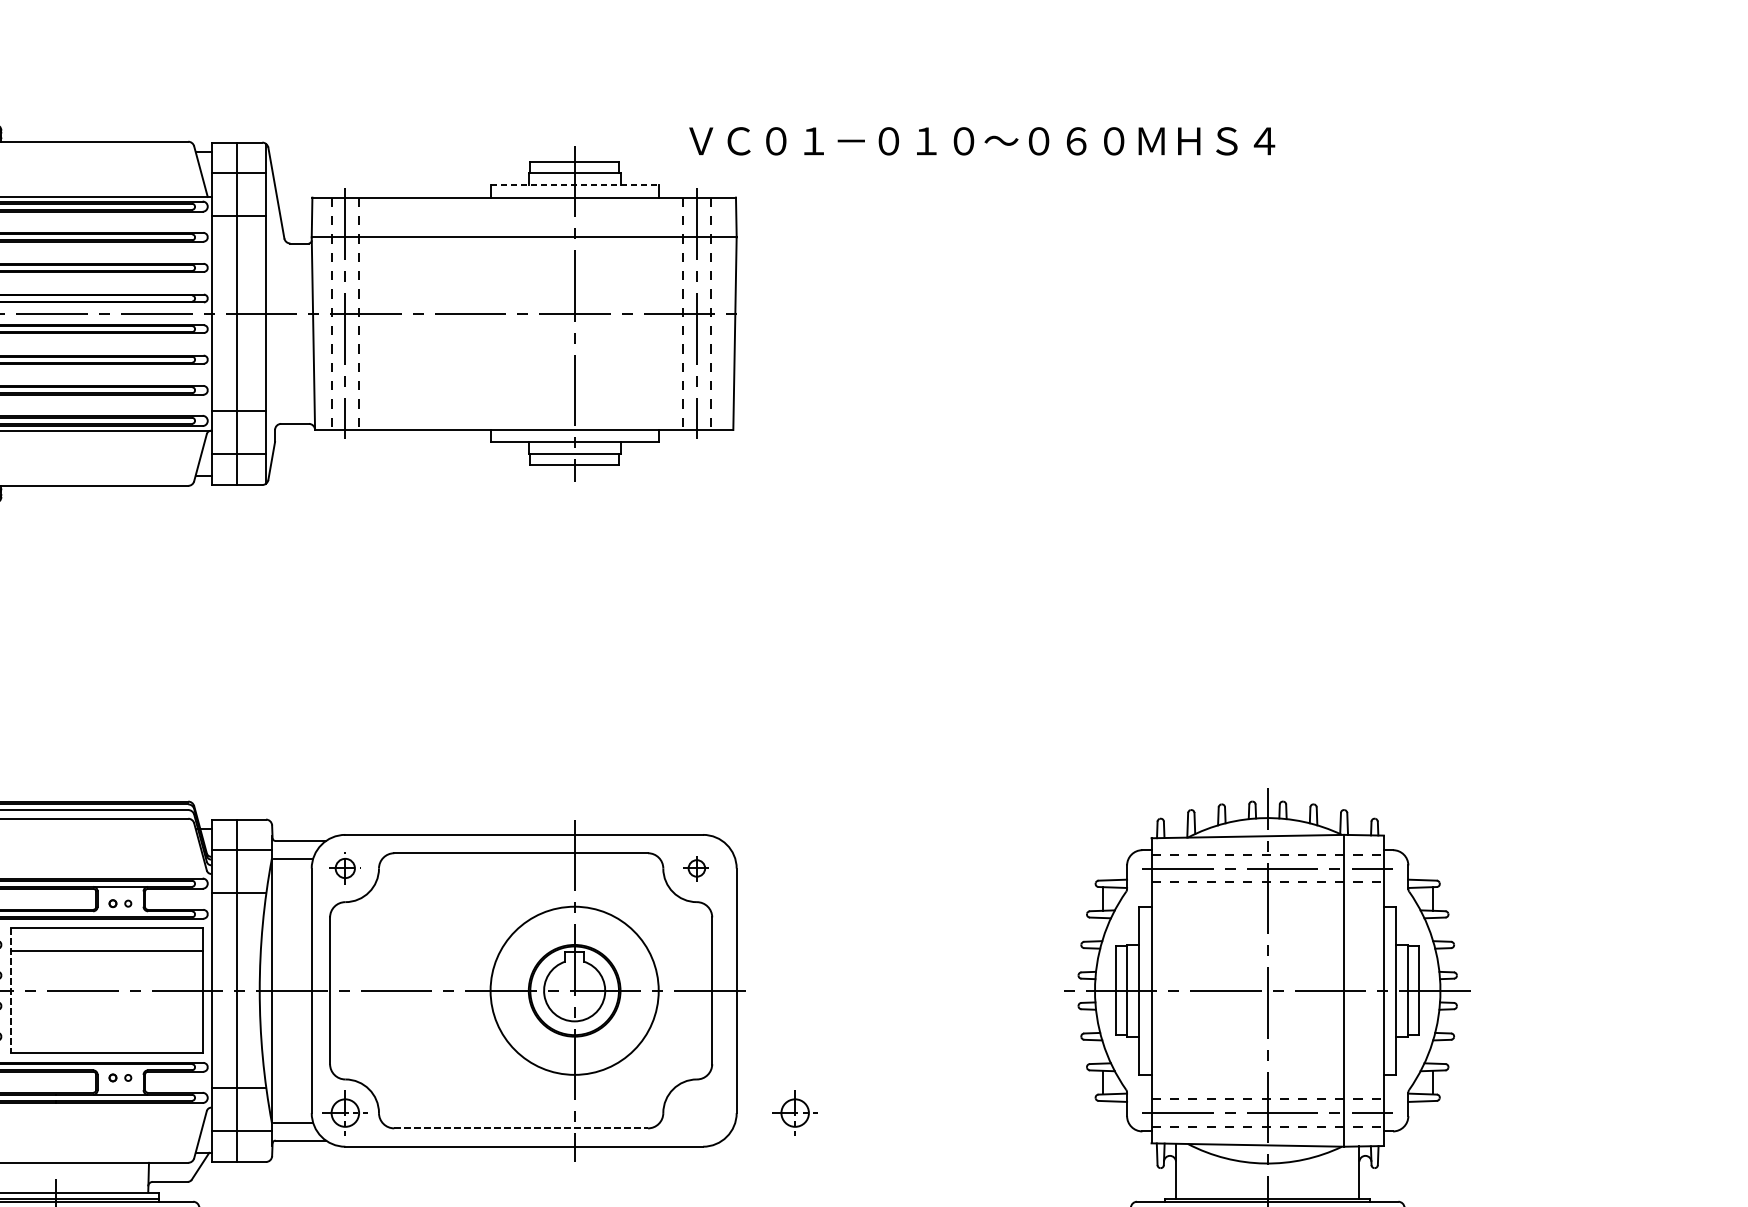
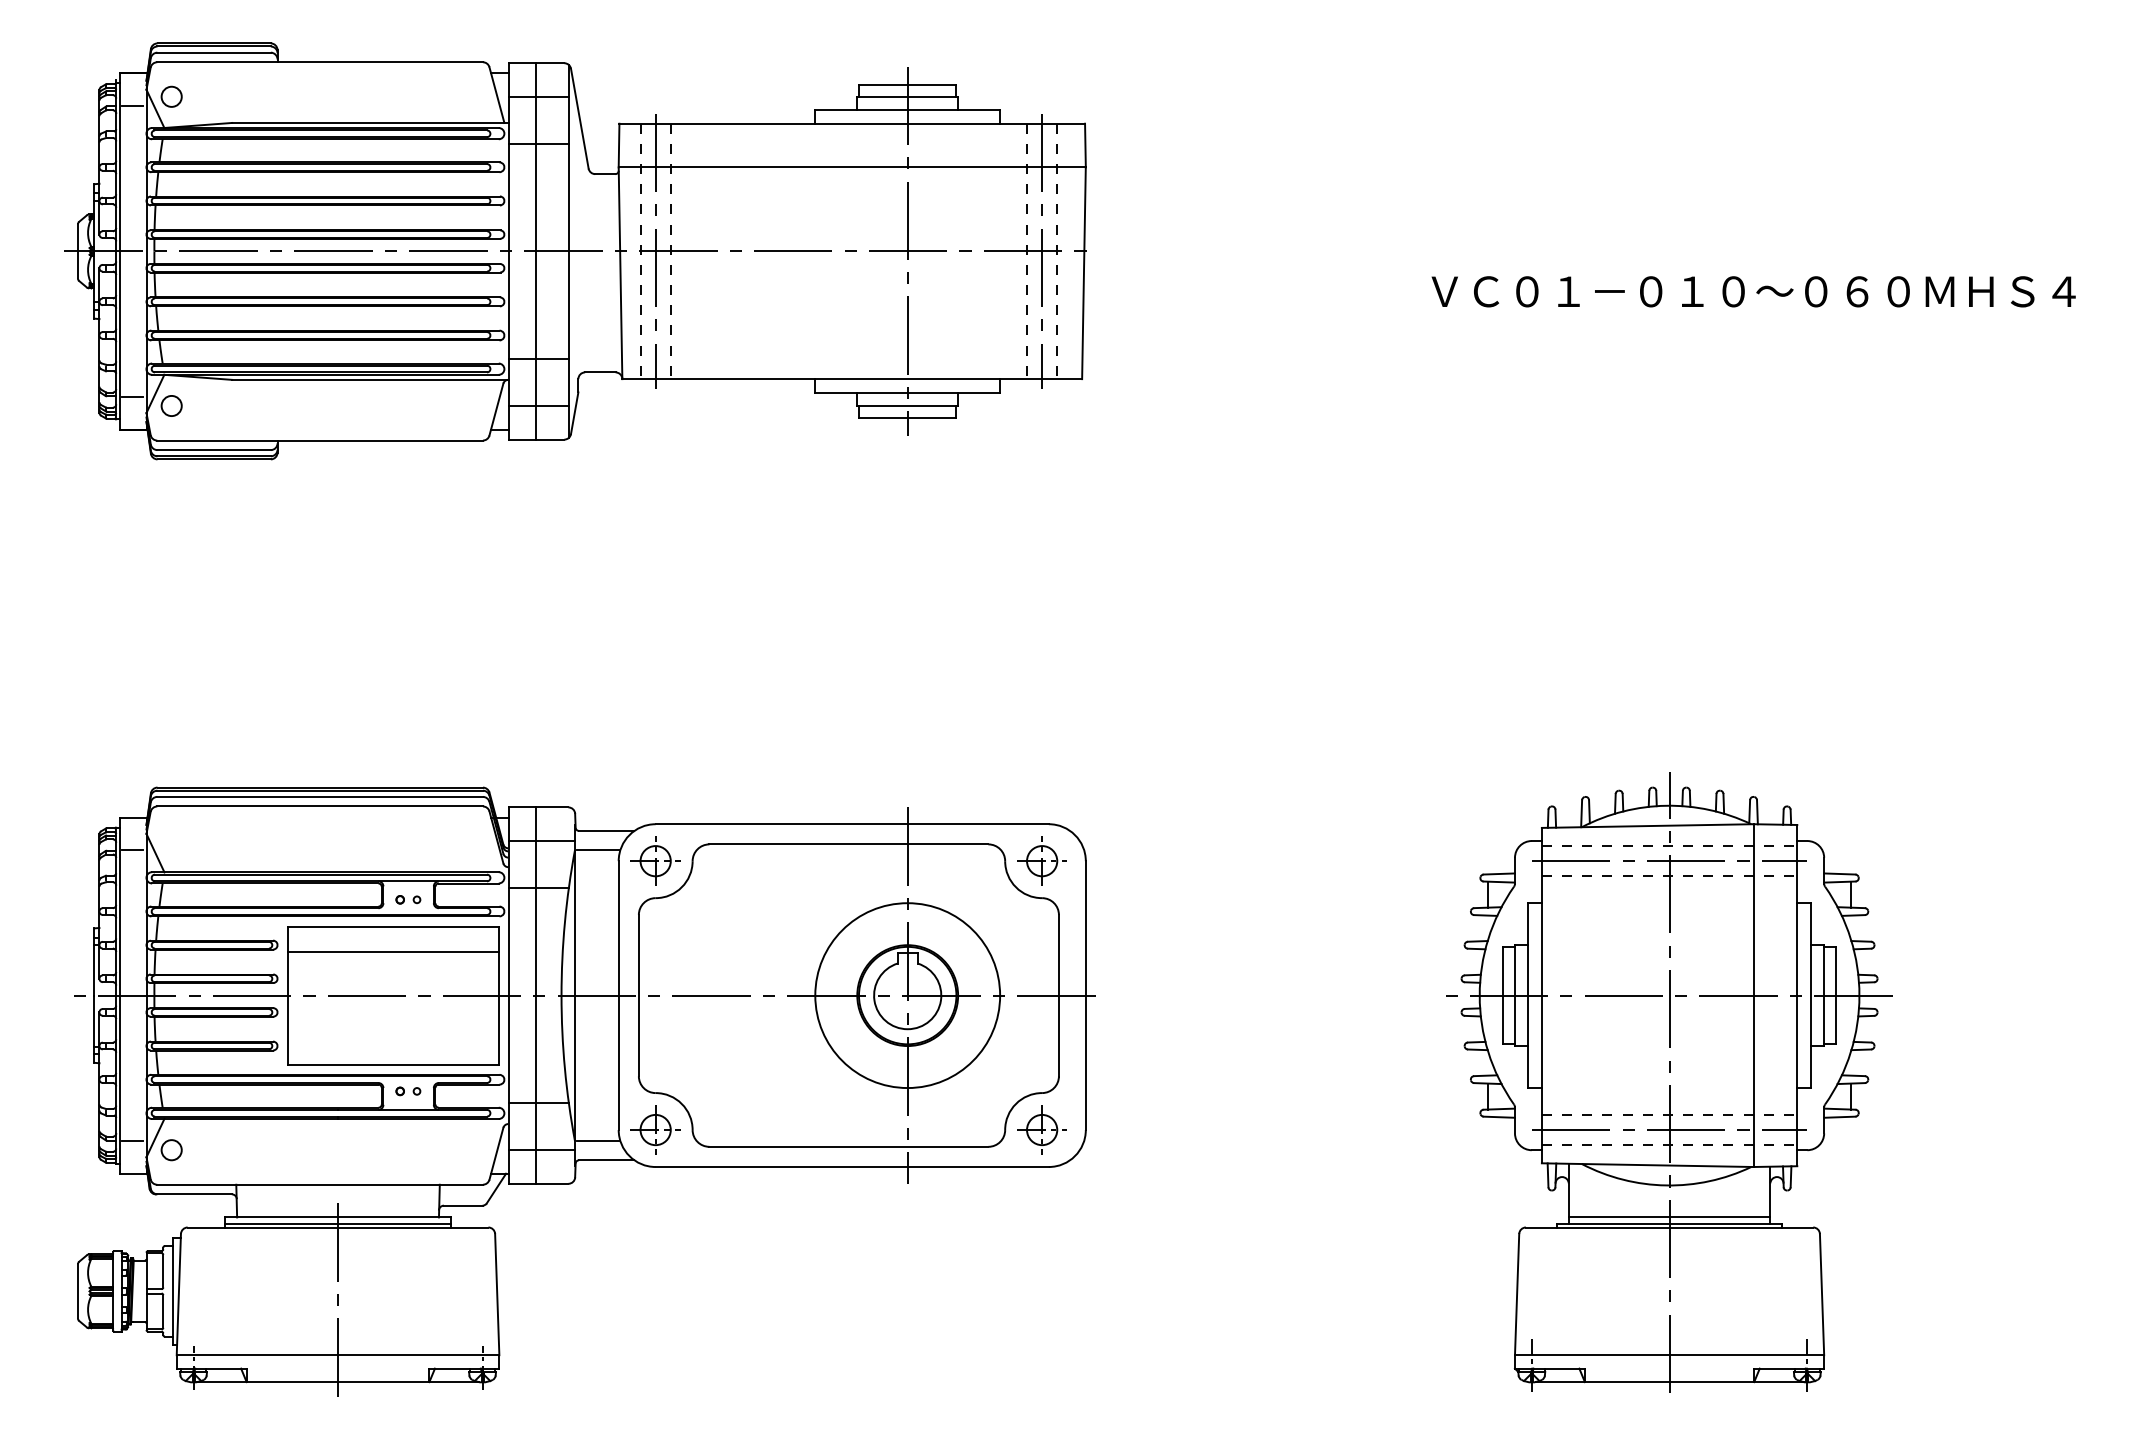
text: (982, 141) -> (1753, 291), moved
line: (575, 185) -> (908, 110), dashed -> solid
part: (345, 867) -> (655, 860), size x1.43
part: (696, 867) -> (1041, 860), size x1.67
line: (10, 990) -> (287, 995), dashed -> solid
part: (794, 1112) -> (1041, 1129), moved
line: (521, 1128) -> (849, 1146), dashed -> solid
line: (1267, 1192) -> (1669, 1217), added

